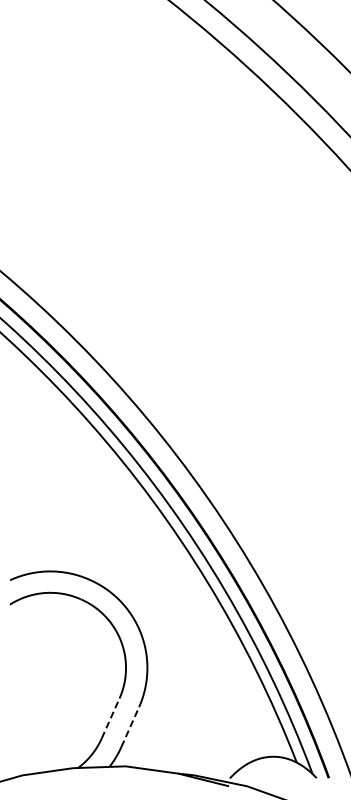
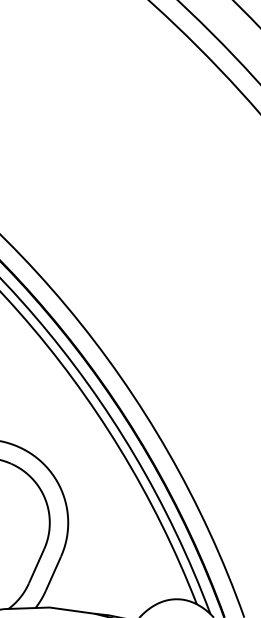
line: (110, 718) -> (36, 566), dashed -> solid
line: (130, 727) -> (53, 574), dashed -> solid

